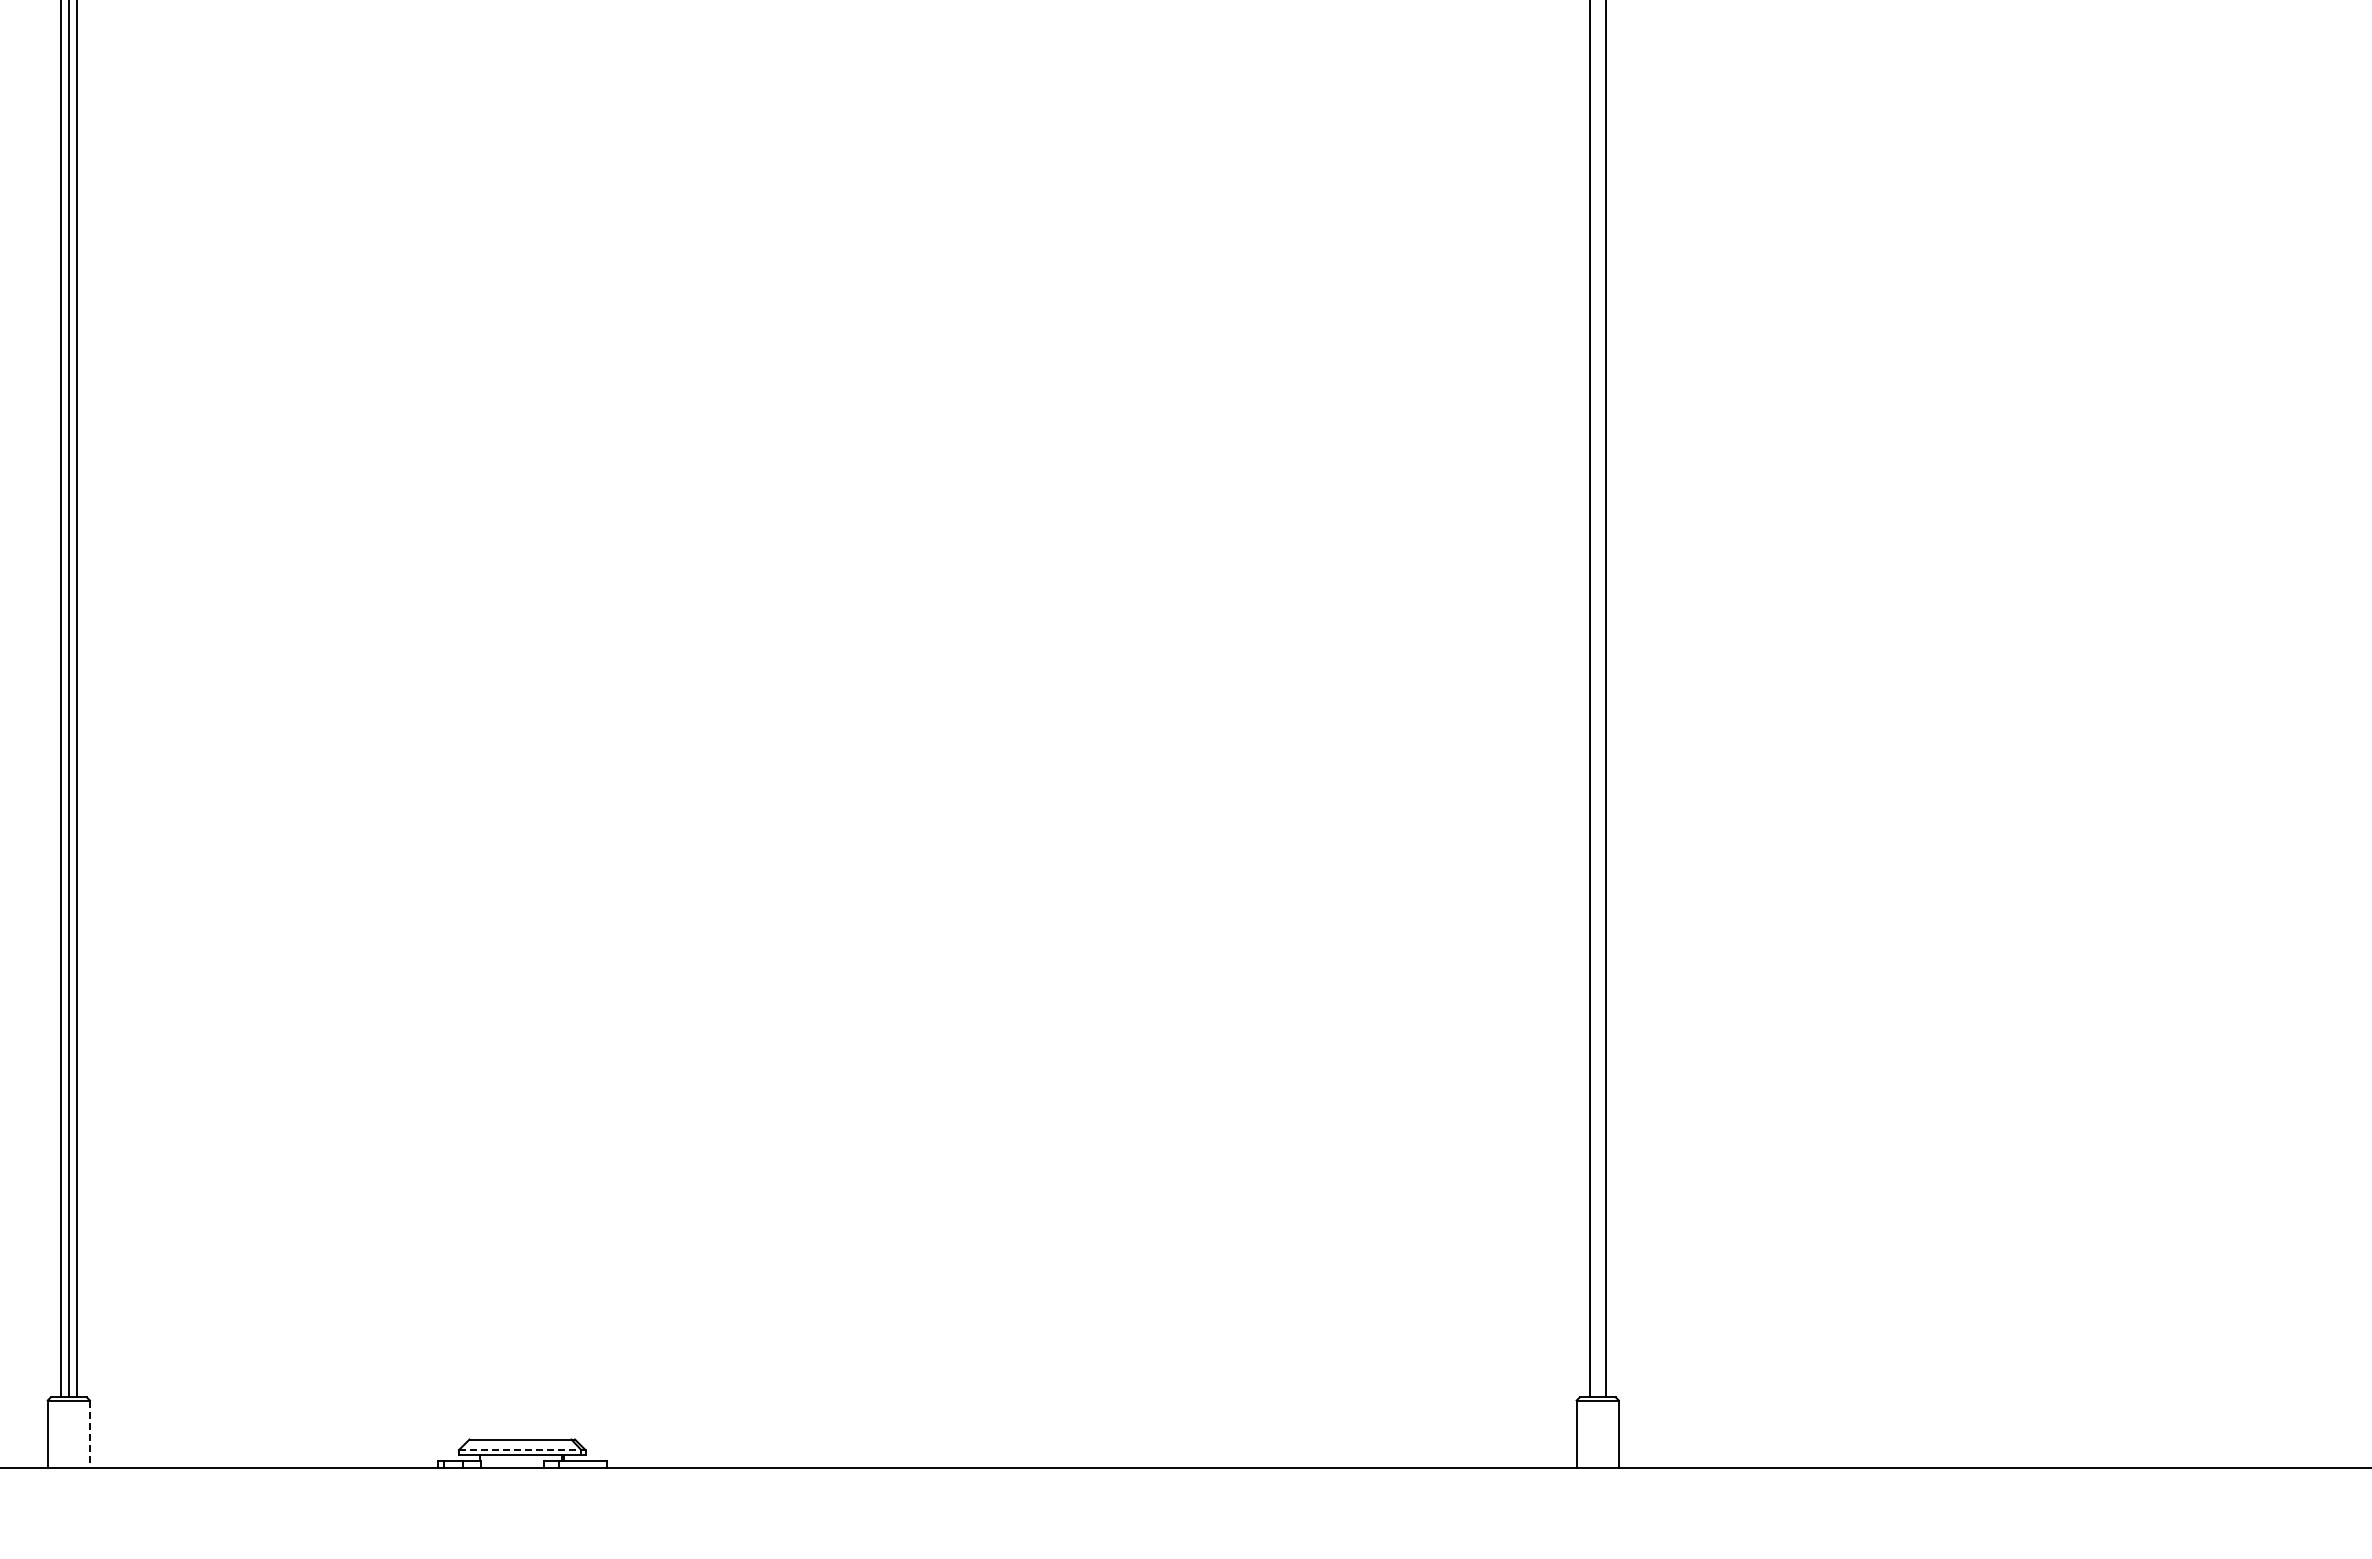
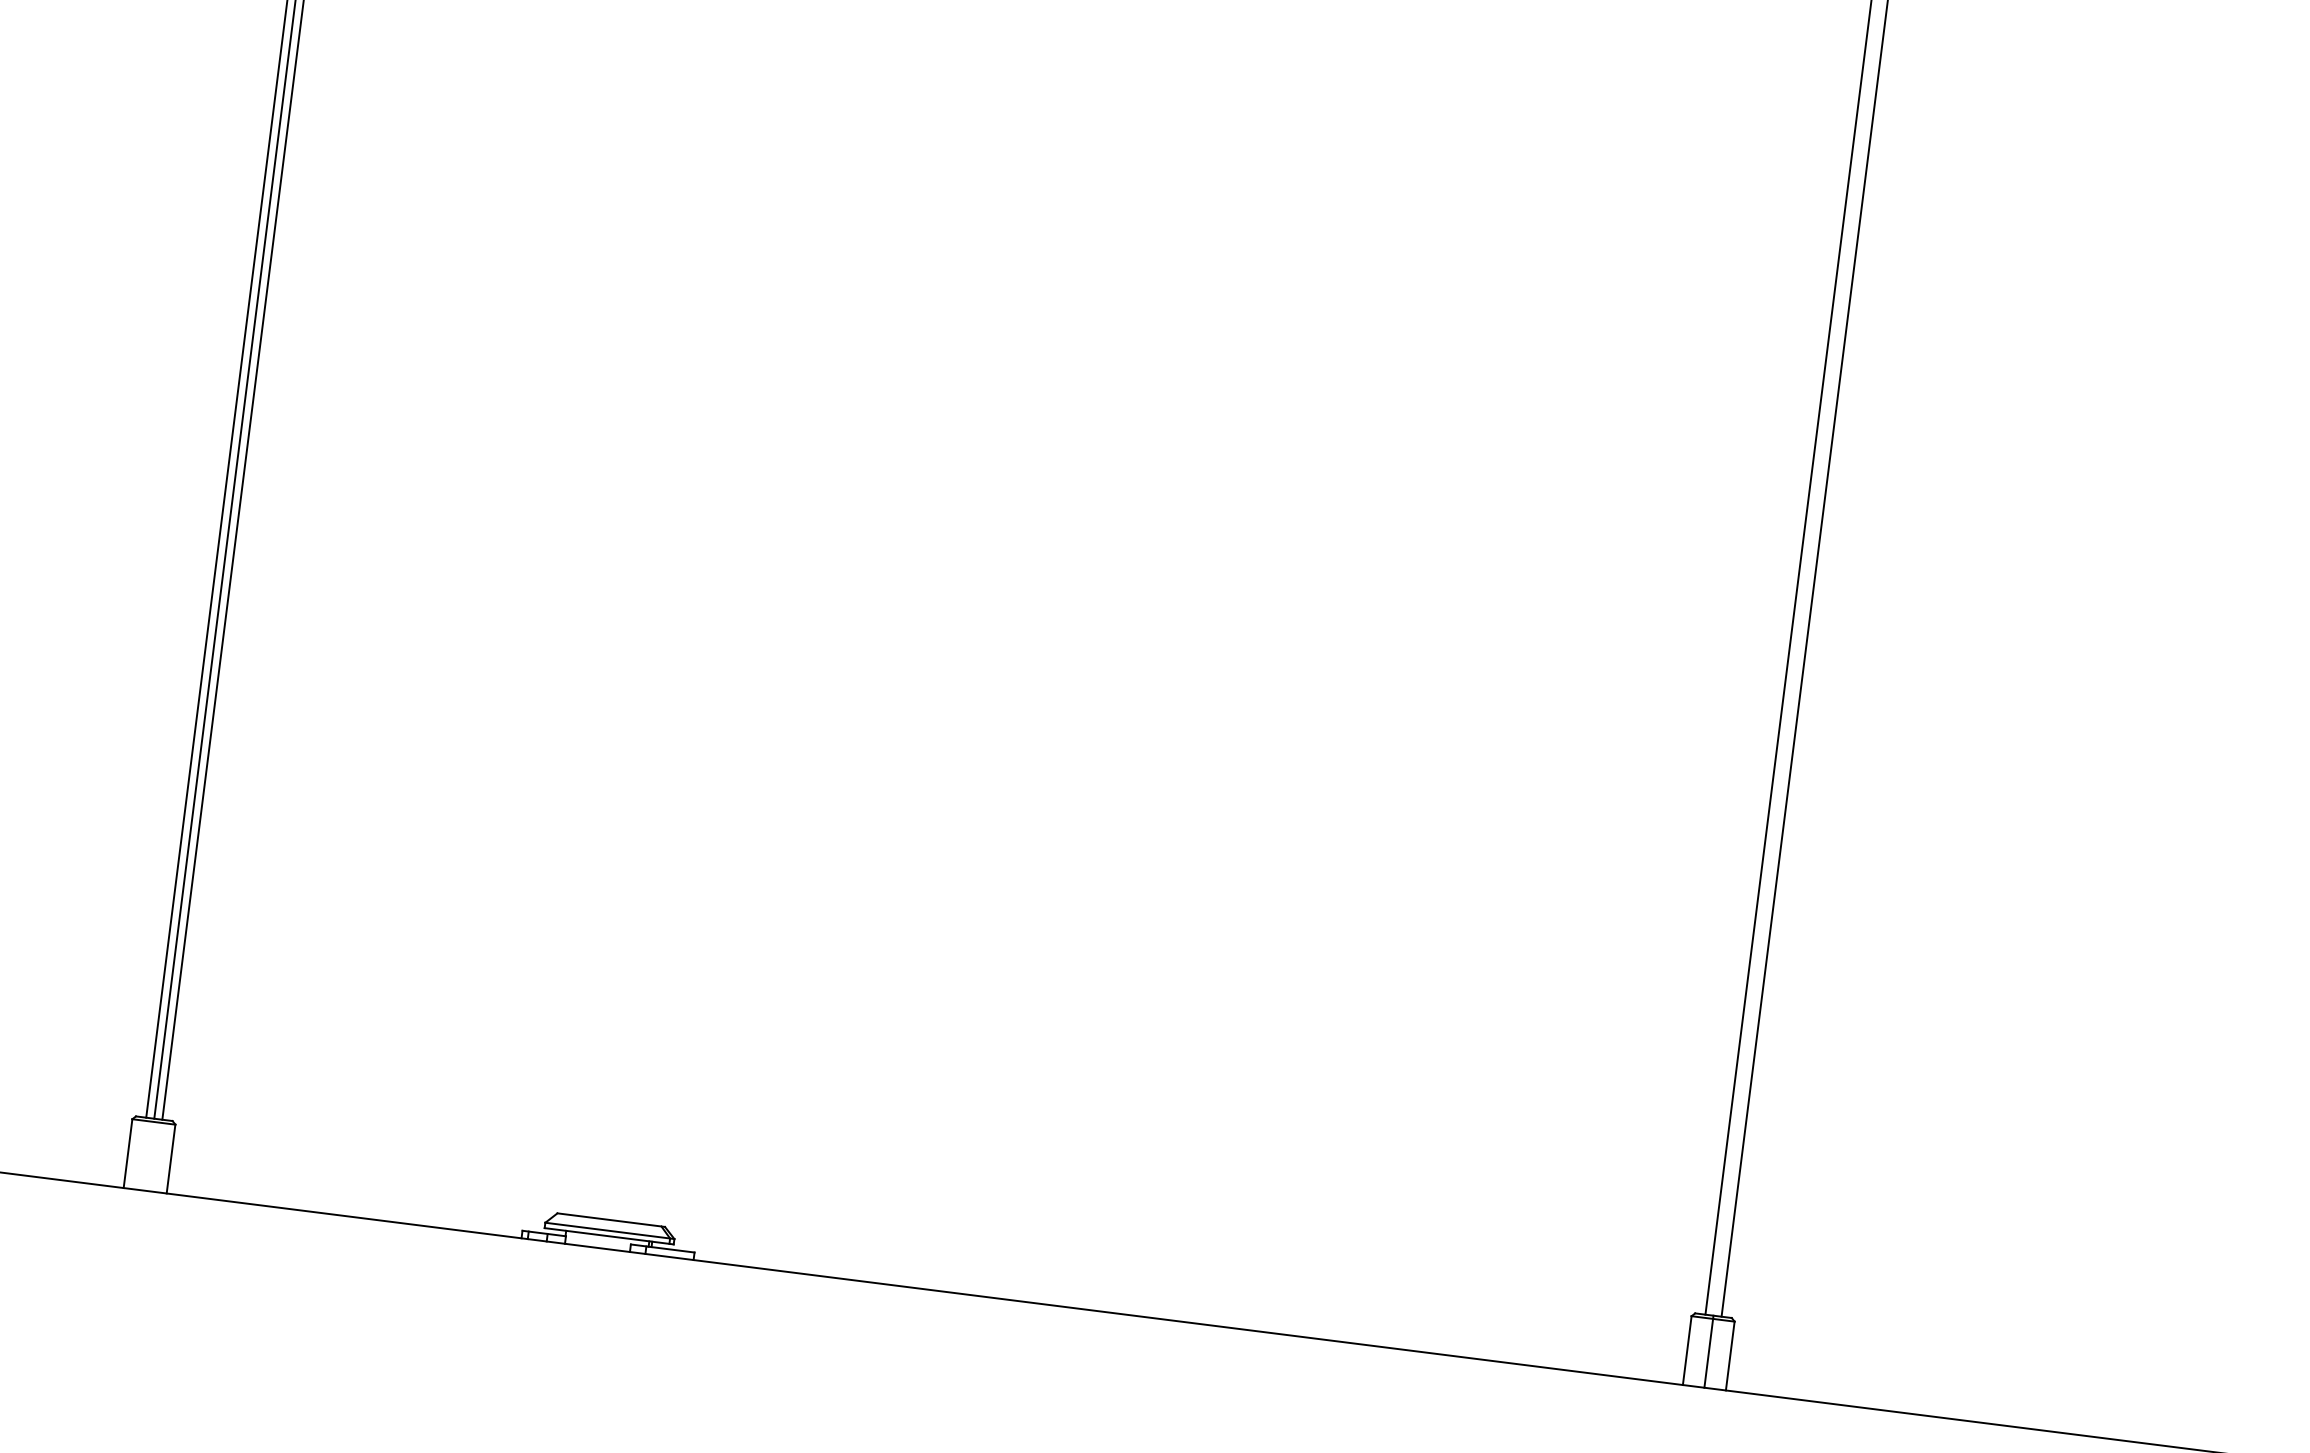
line: (1597, 1432) -> (1708, 1351), added
line: (89, 1434) -> (170, 1159), dashed -> solid
line: (522, 1450) -> (610, 1231), dashed -> solid

